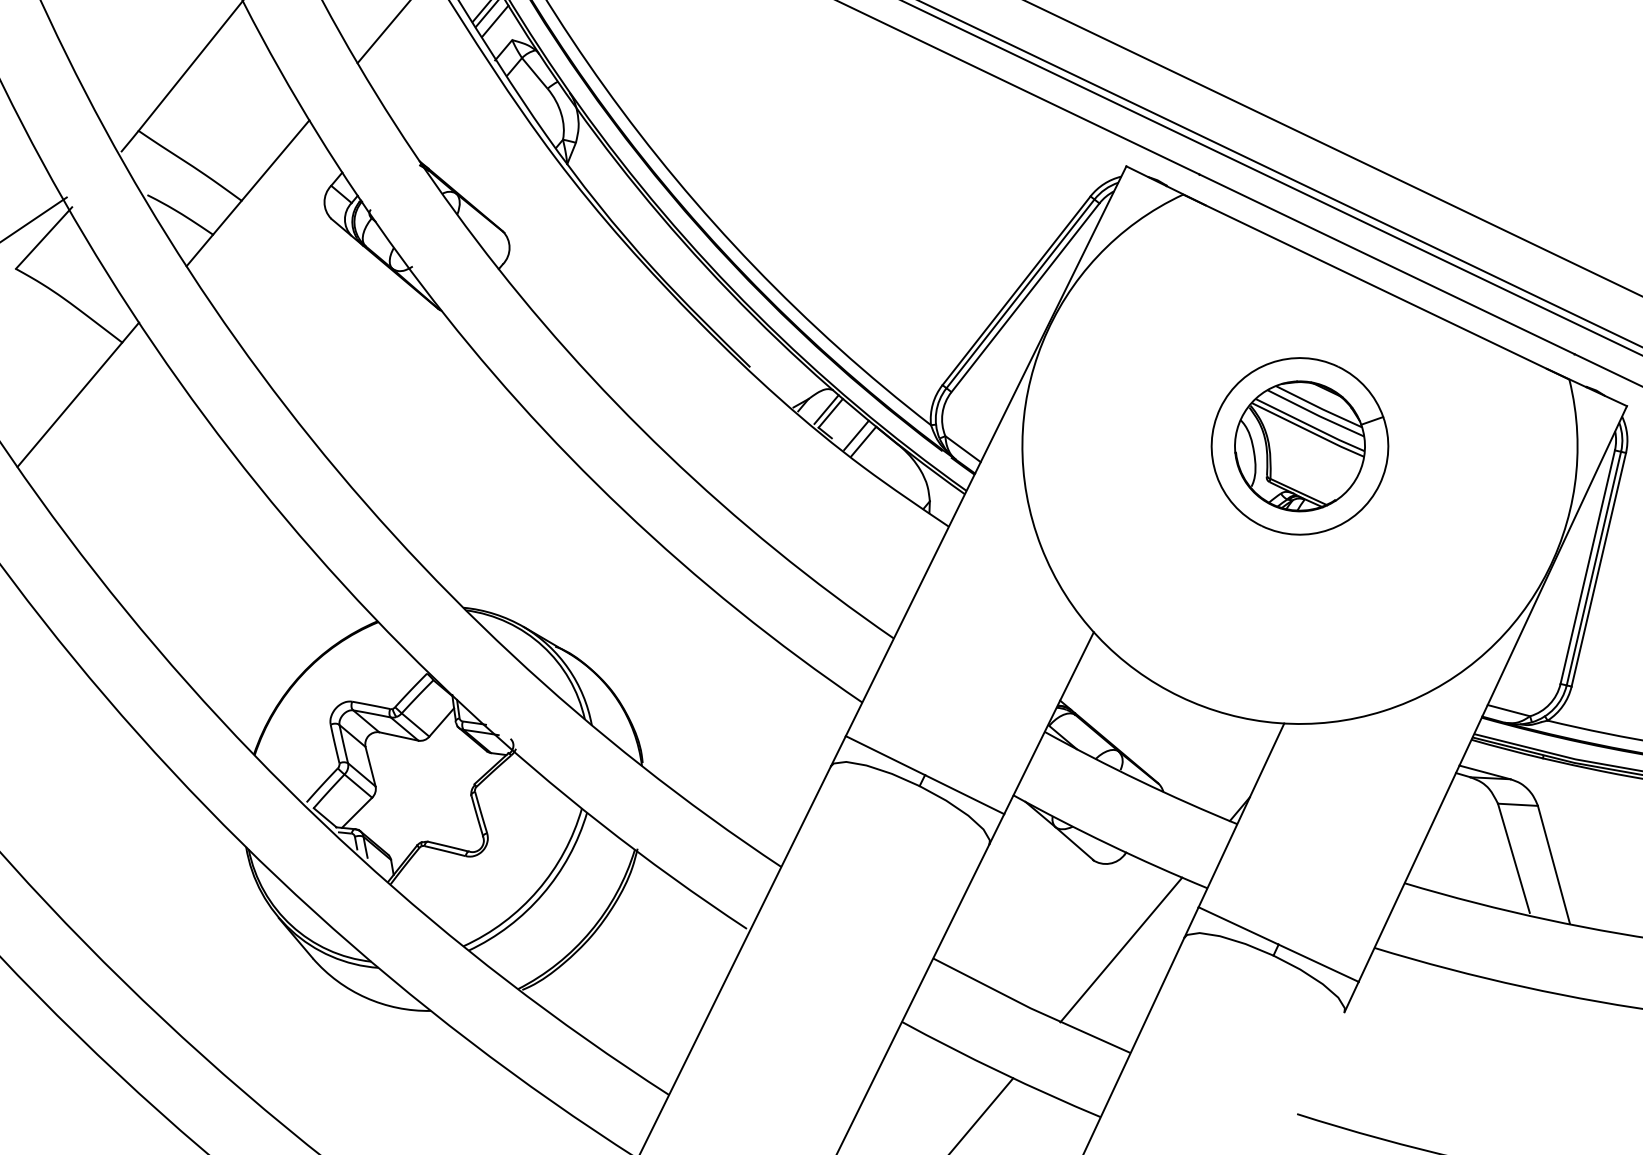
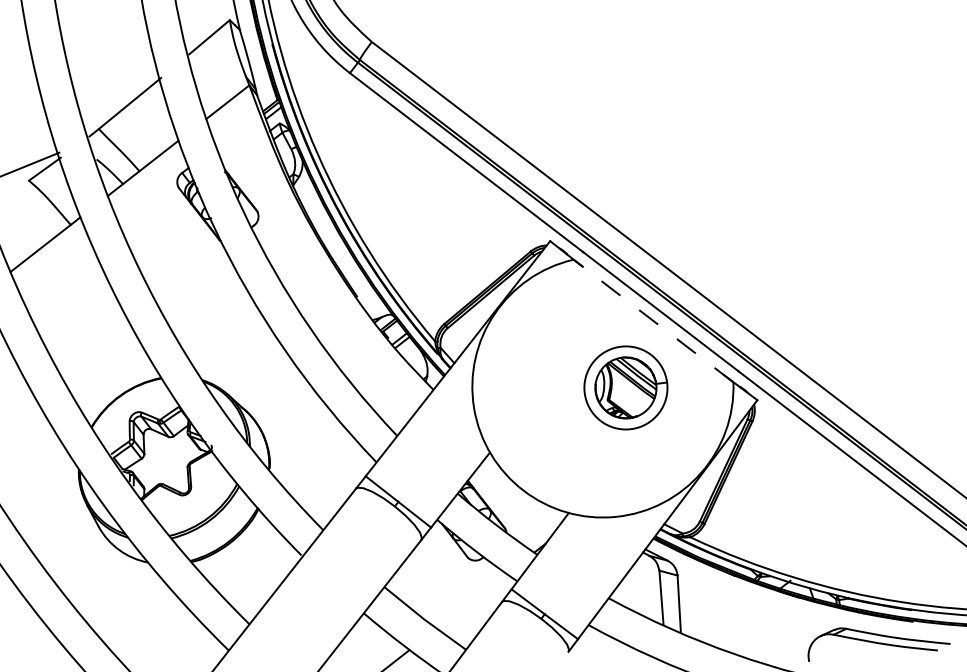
line: (1376, 288) -> (653, 321), solid -> dashed
part: (1298, 445) -> (625, 387), moved
line: (1120, 950) -> (471, 601), removed

